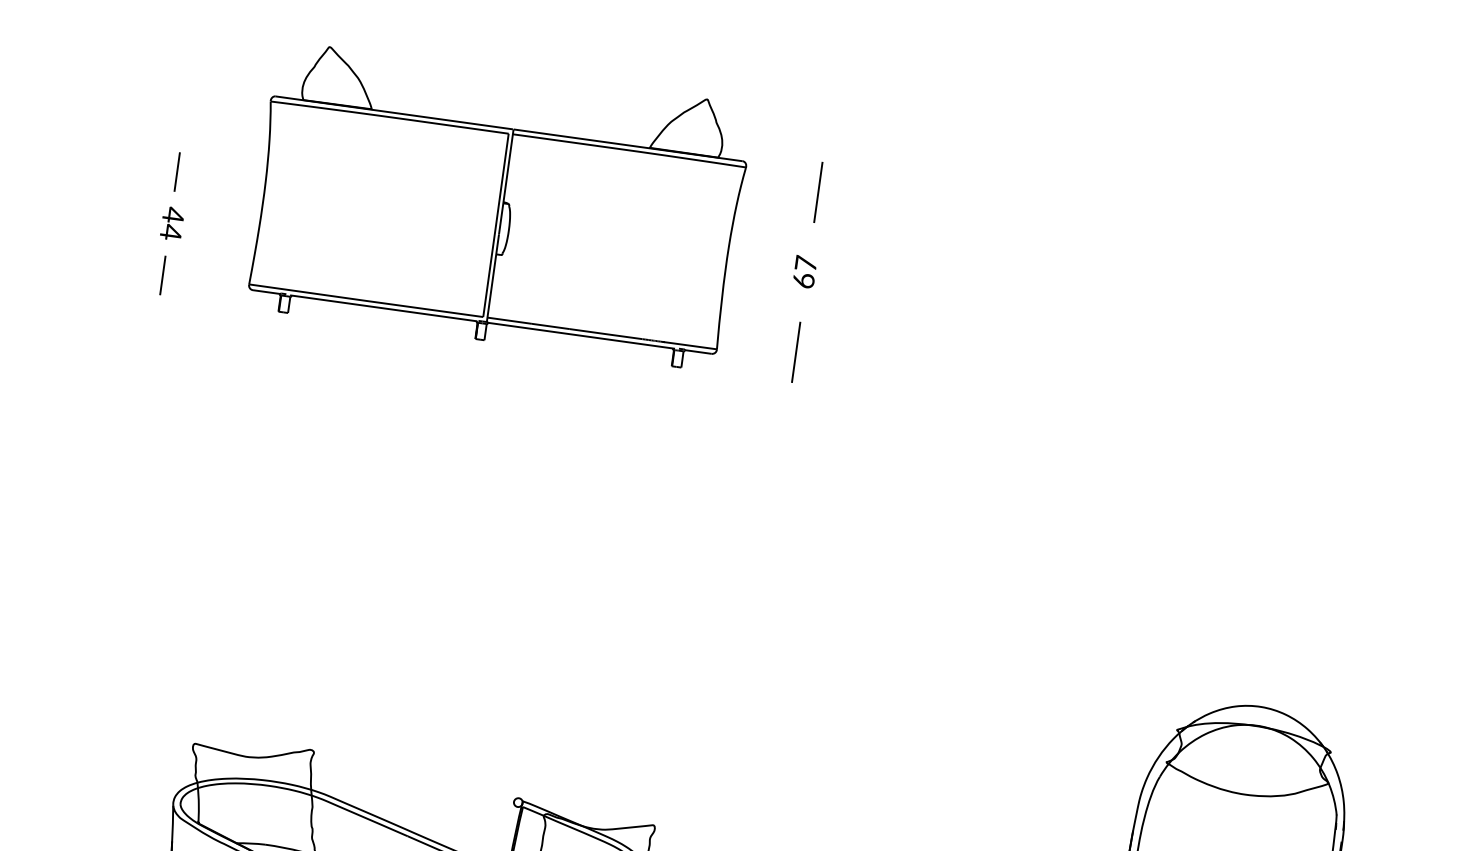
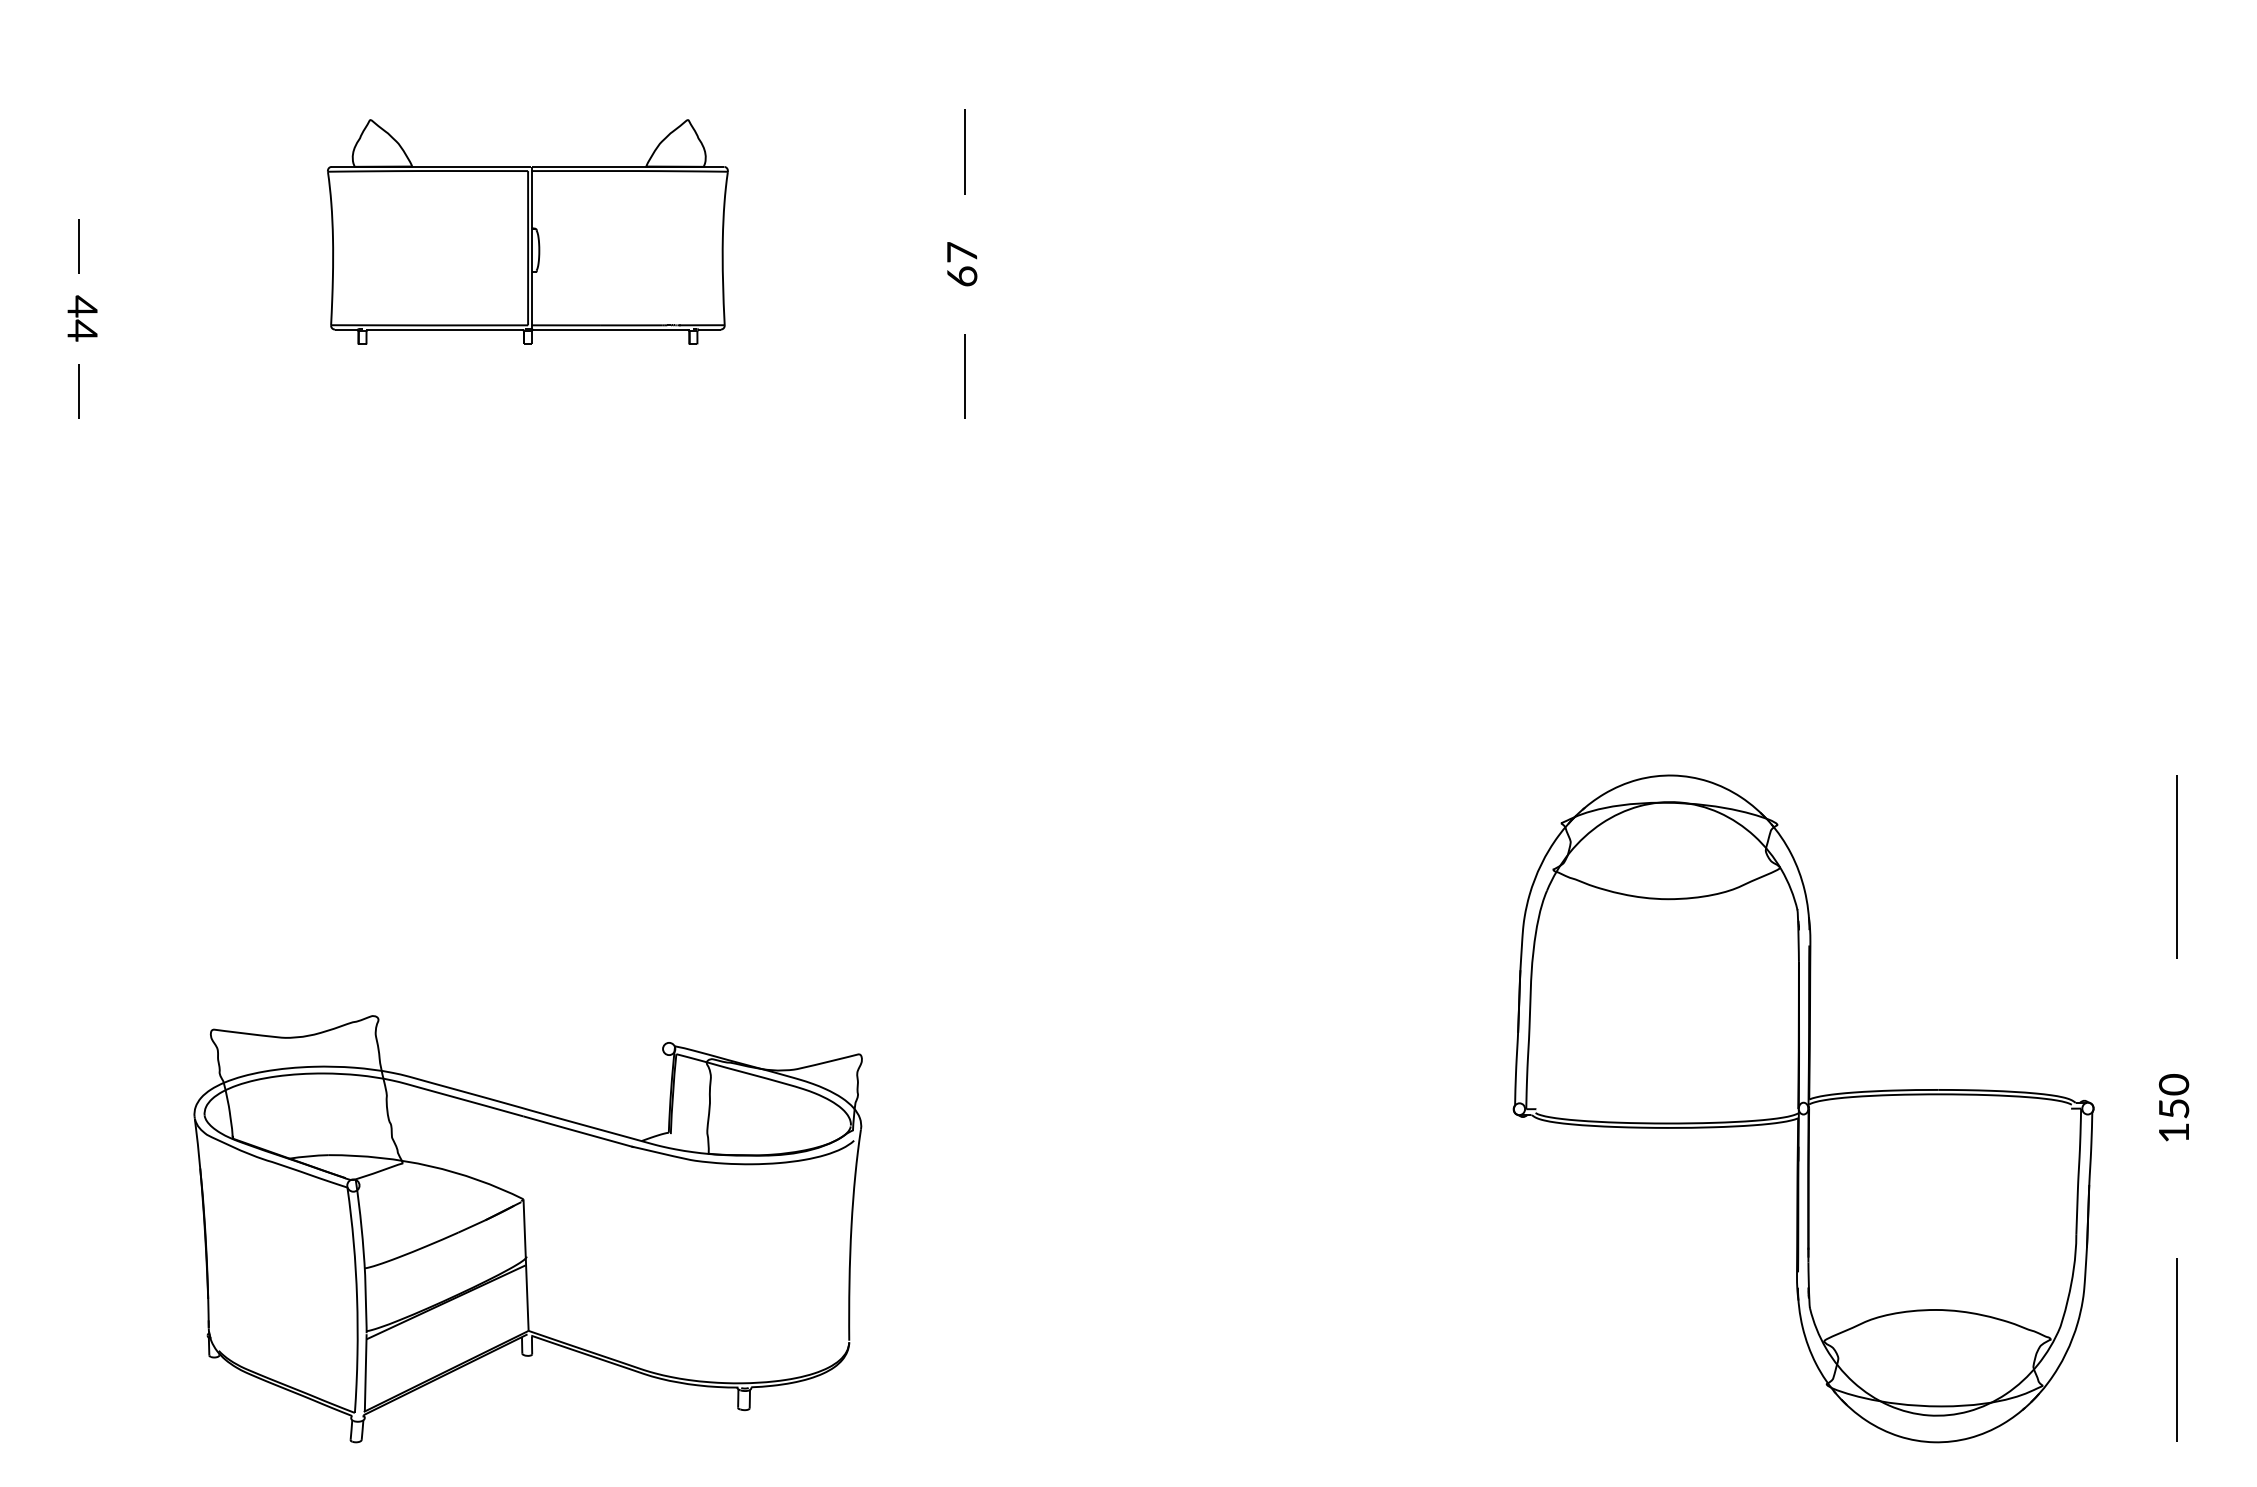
part: (498, 205) -> (527, 231), size x0.6

